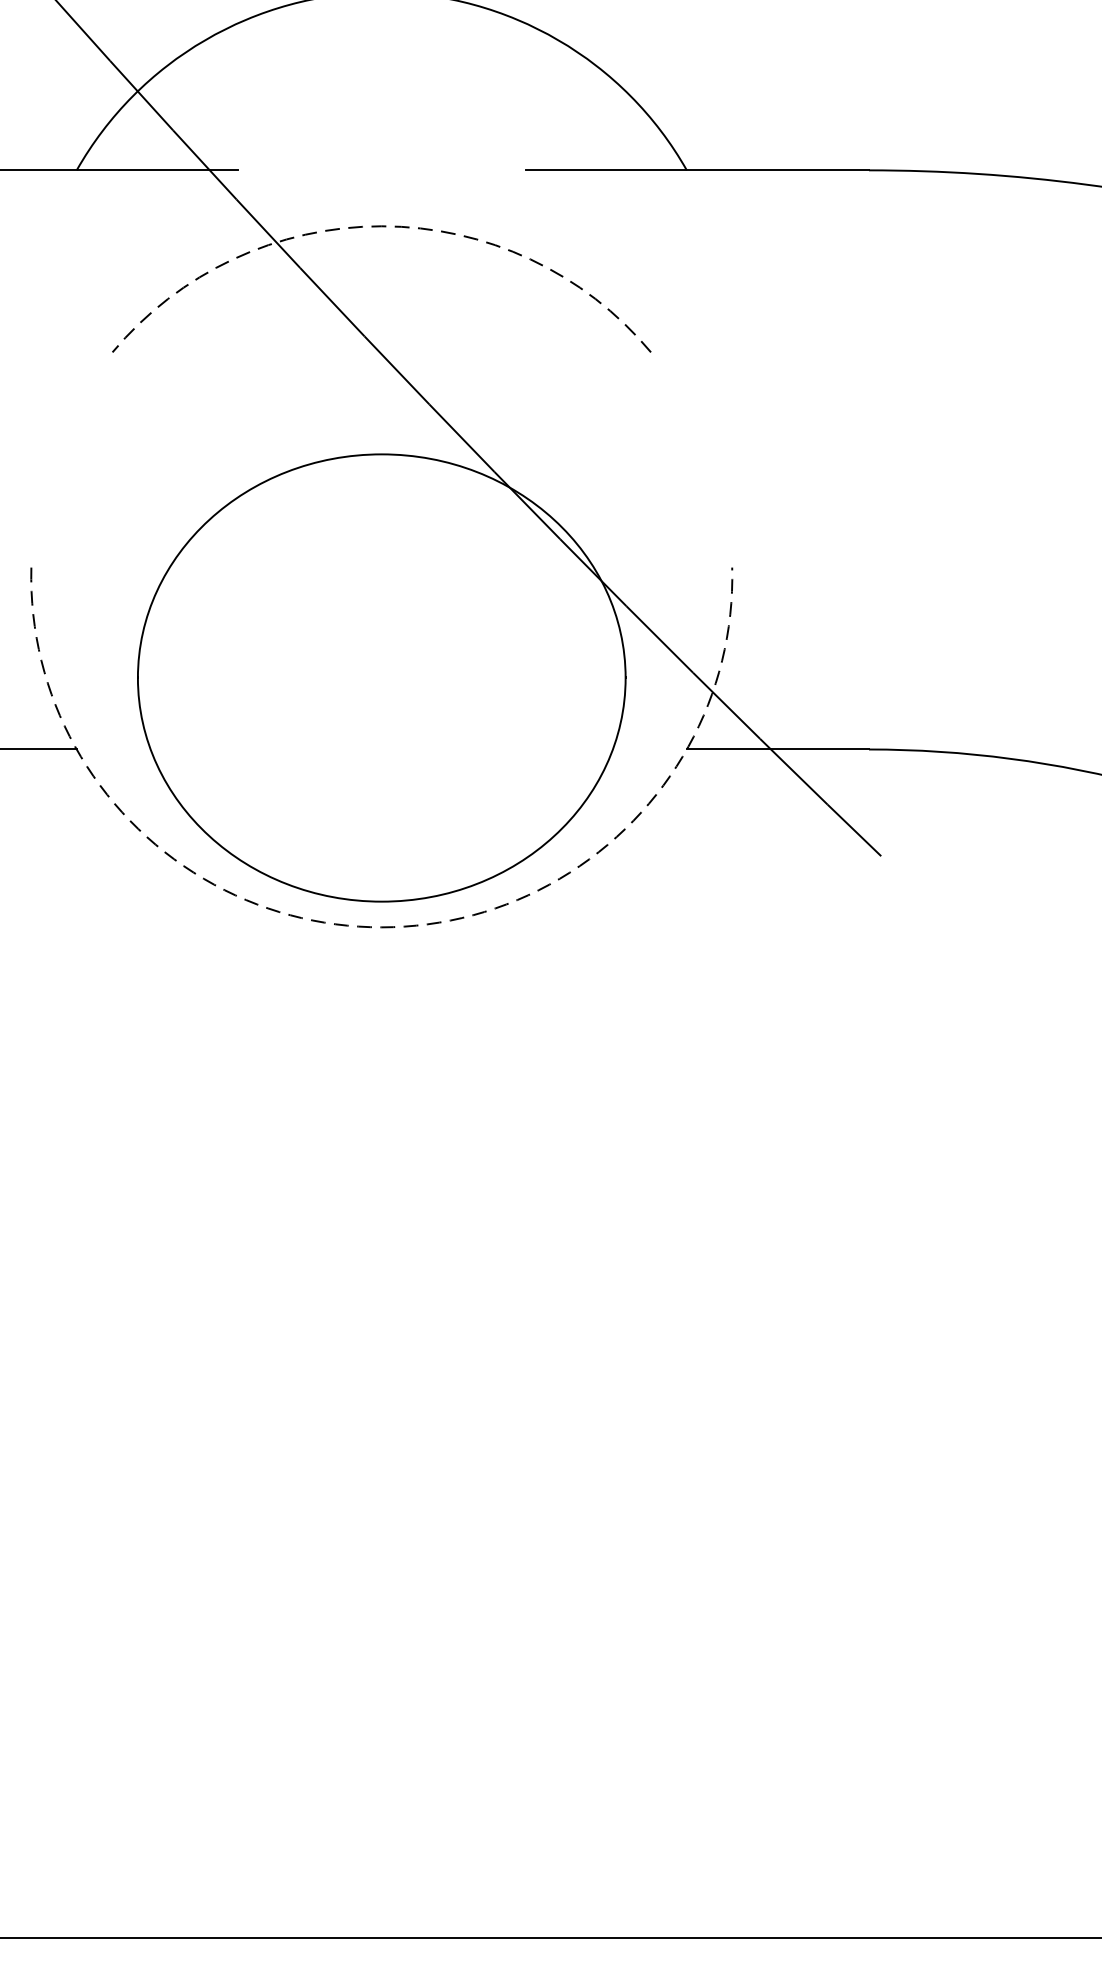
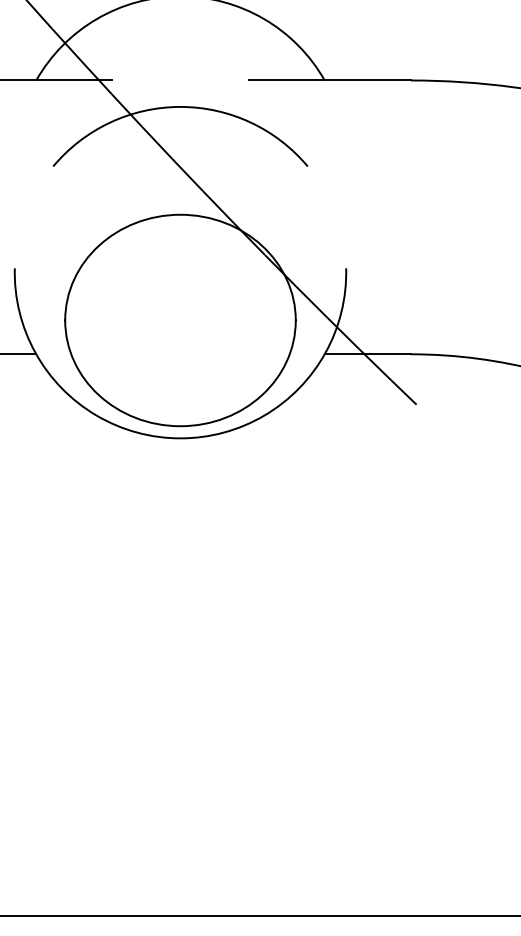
arc: (381, 225) -> (180, 106), dashed -> solid
arc: (381, 927) -> (180, 438), dashed -> solid

